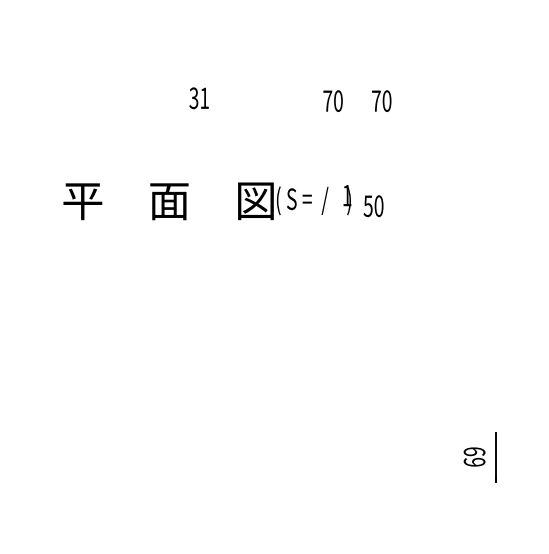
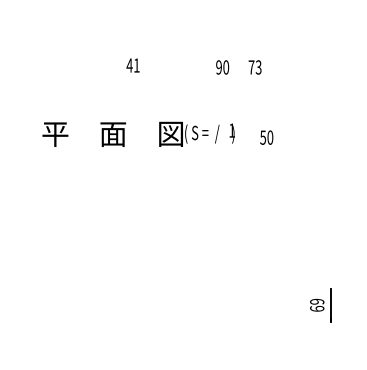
text: (193, 98) -> (129, 65), 31 -> 41
text: (326, 101) -> (218, 67), 70 -> 90
text: (386, 101) -> (258, 67), 70 -> 73
text: (373, 205) -> (266, 137), moved

